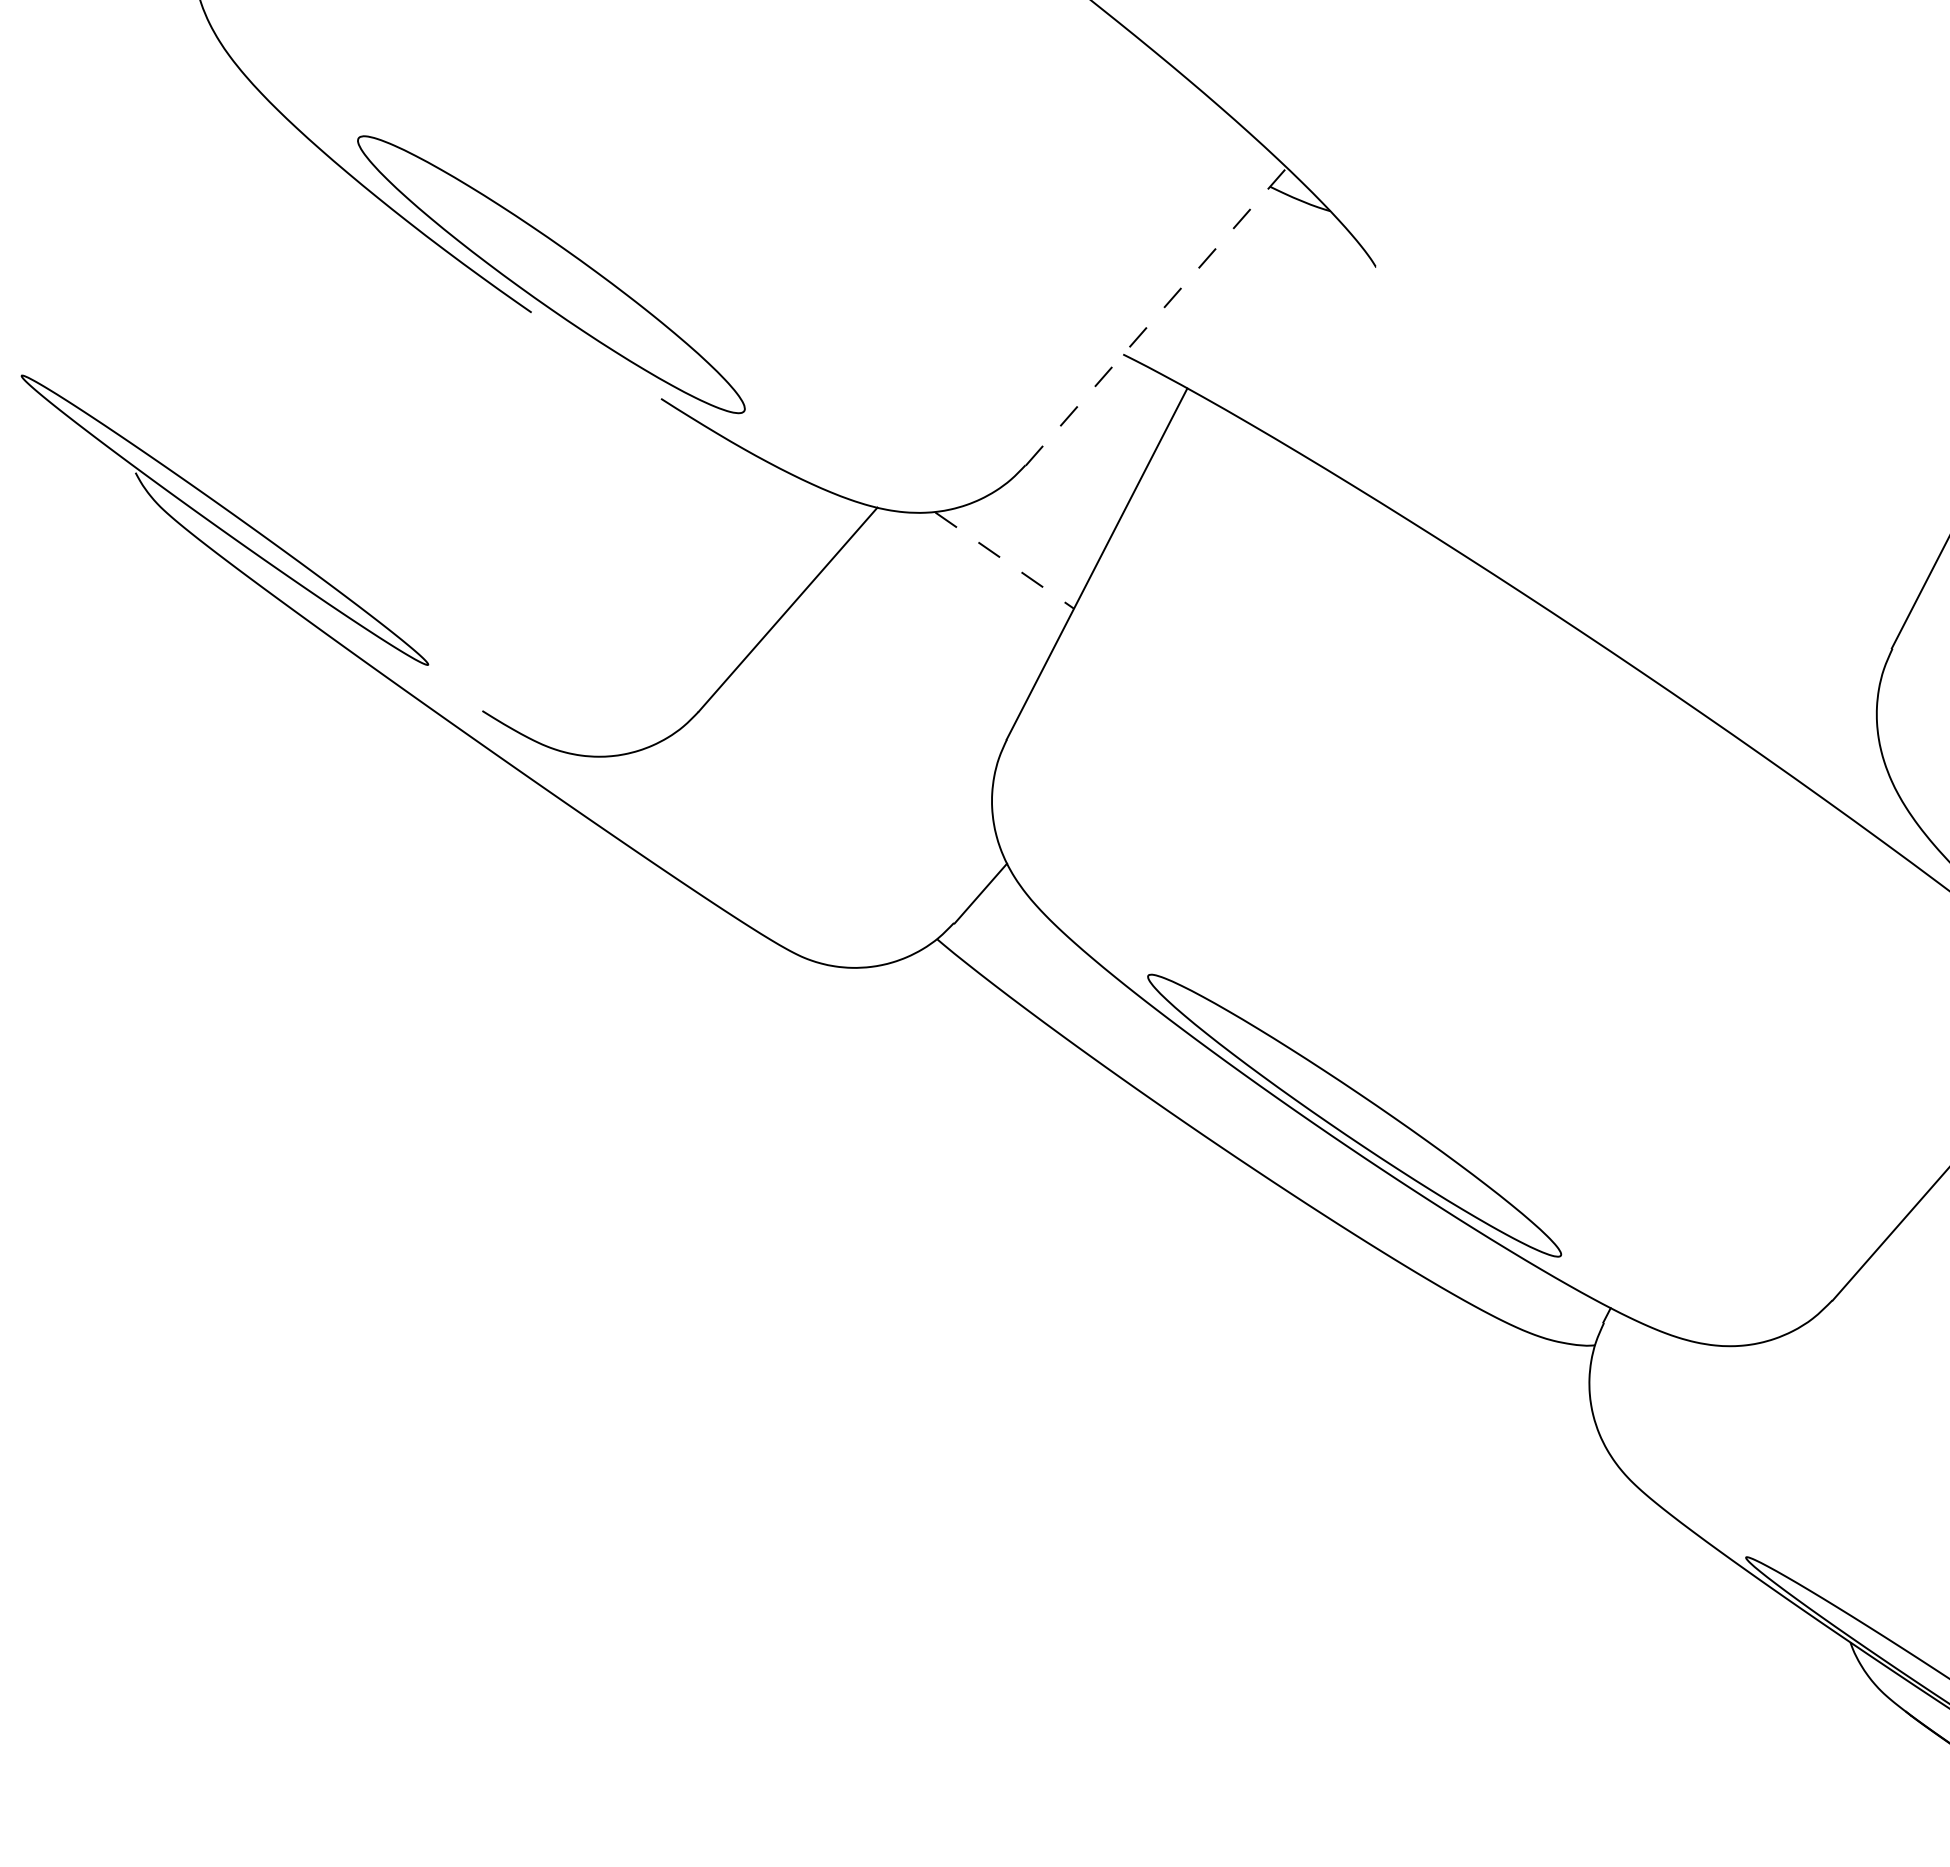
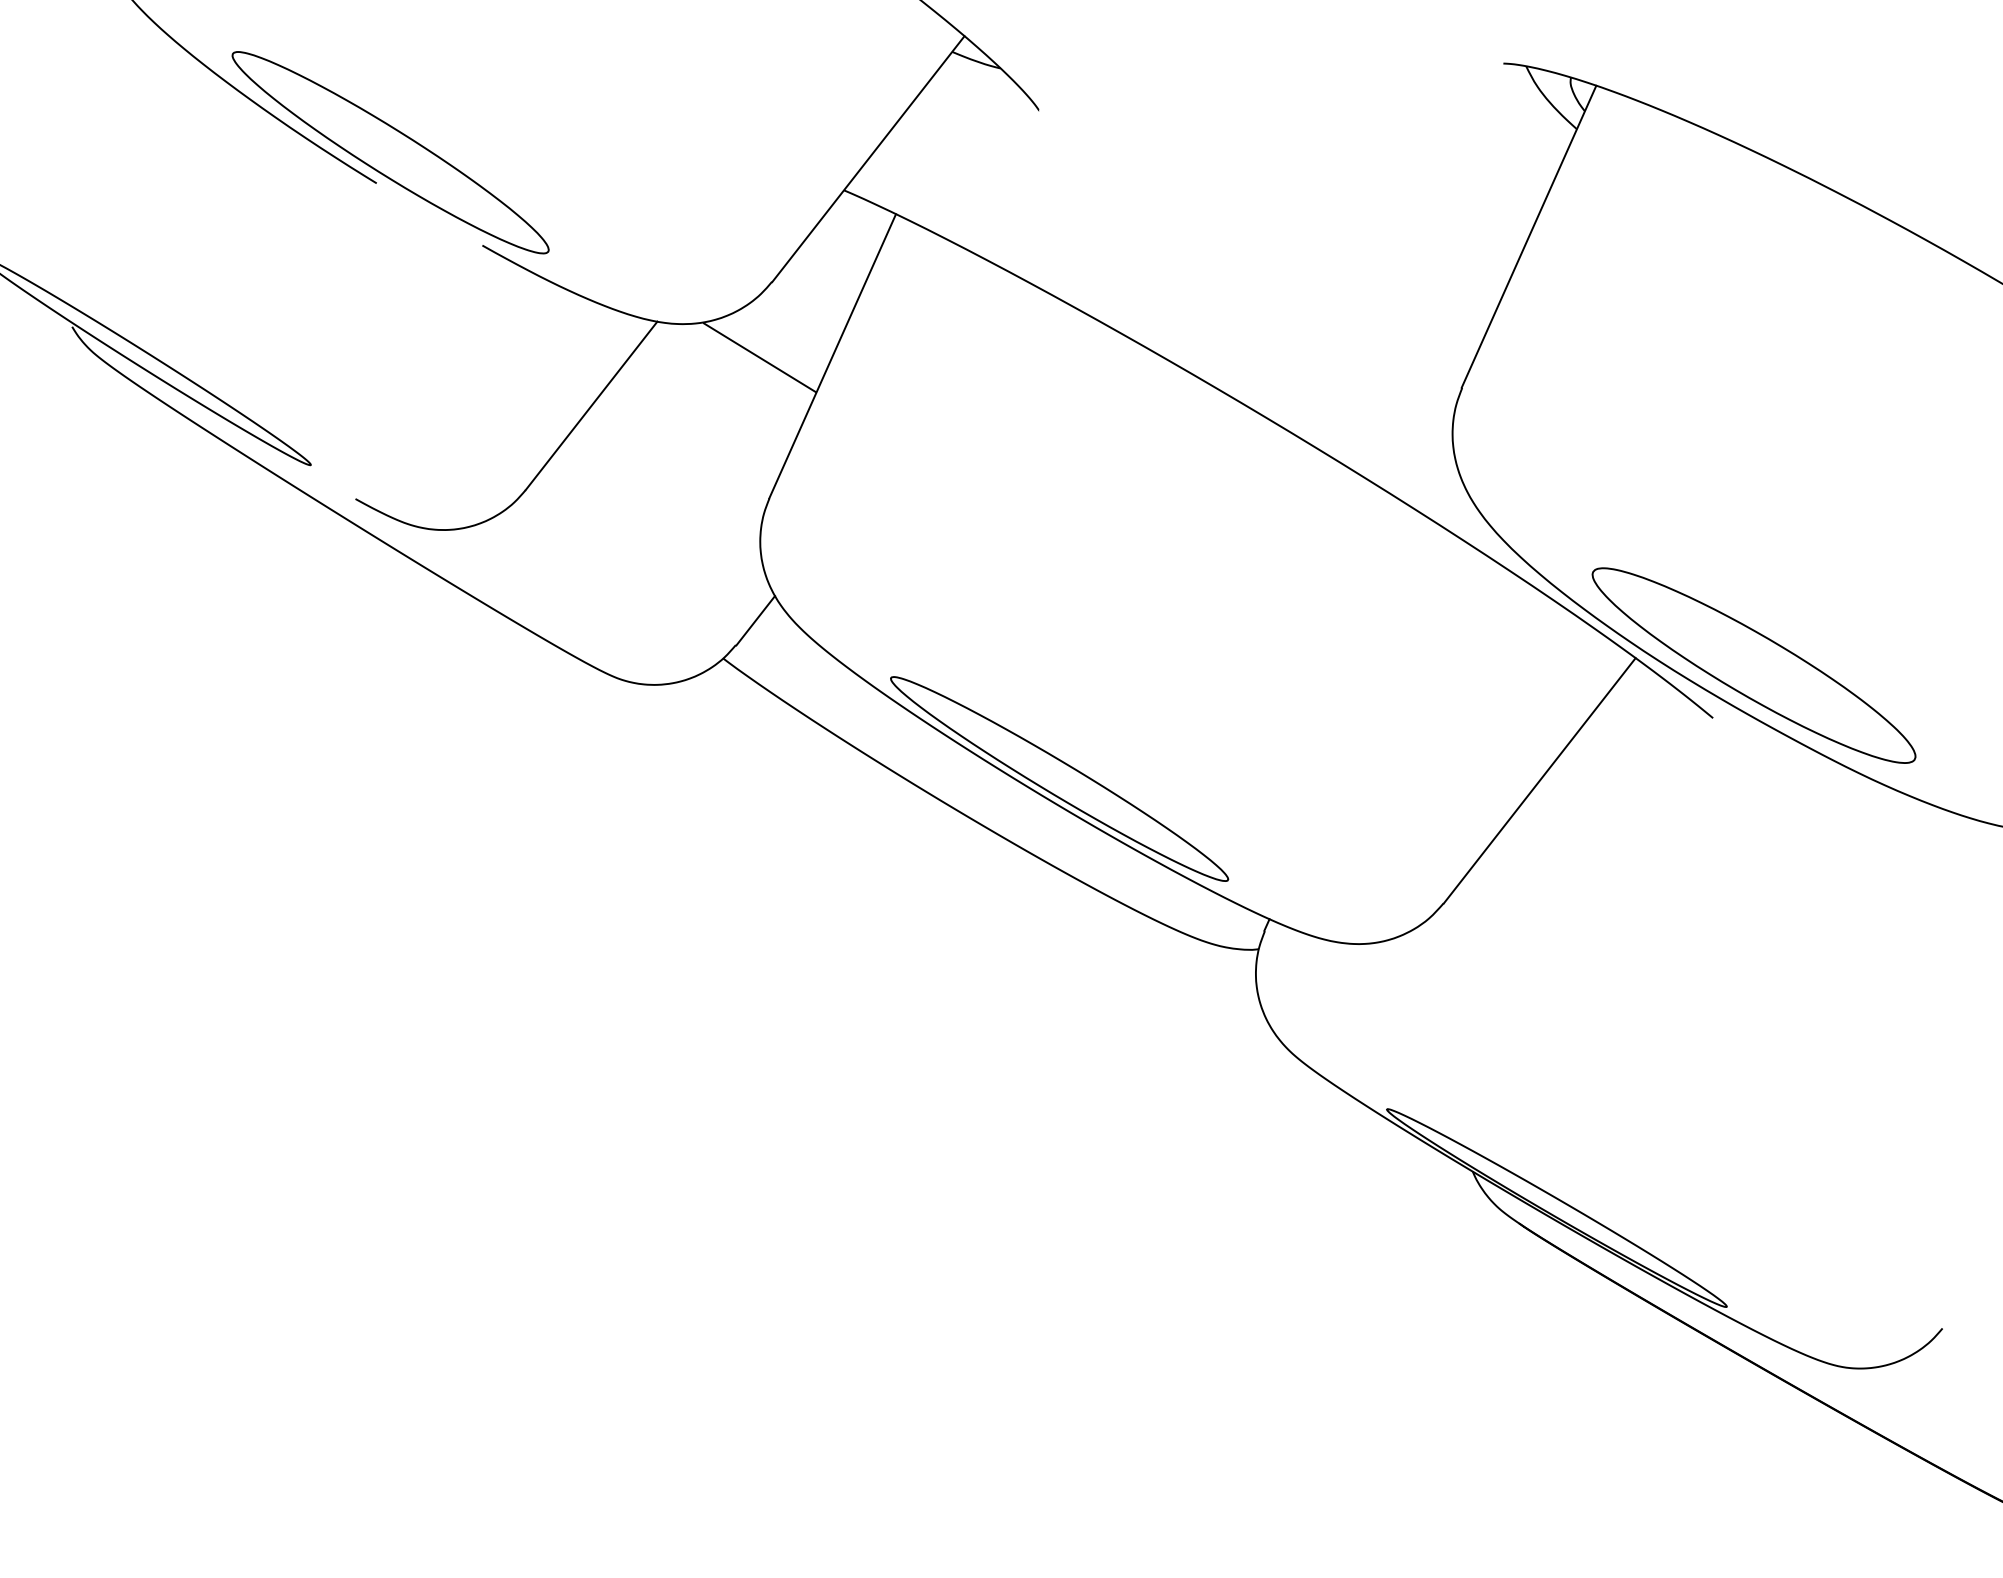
line: (1156, 315) -> (868, 158), dashed -> solid
line: (1004, 560) -> (759, 357), dashed -> solid

